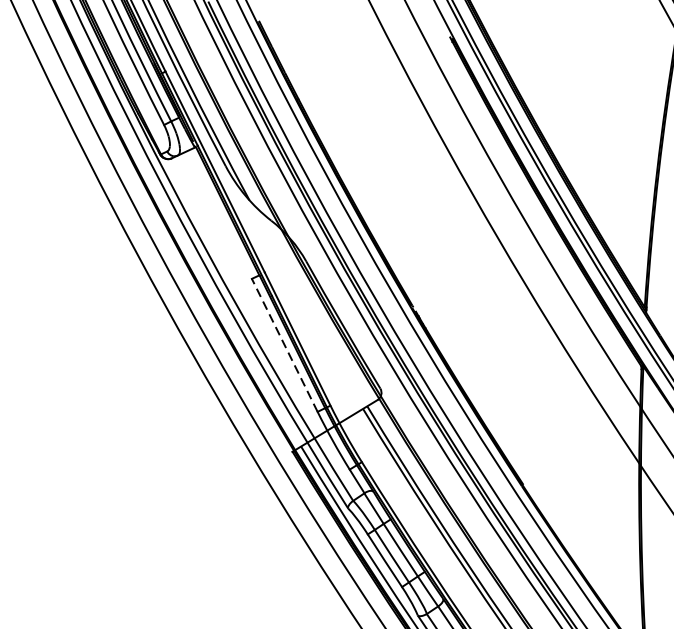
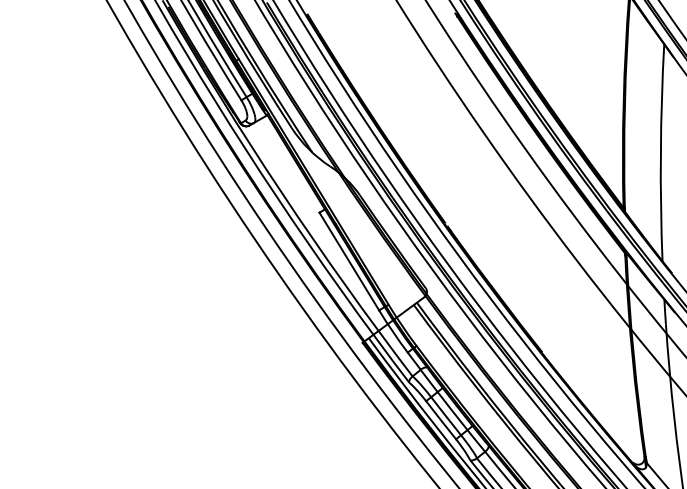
line: (285, 345) -> (349, 261), dashed -> solid

